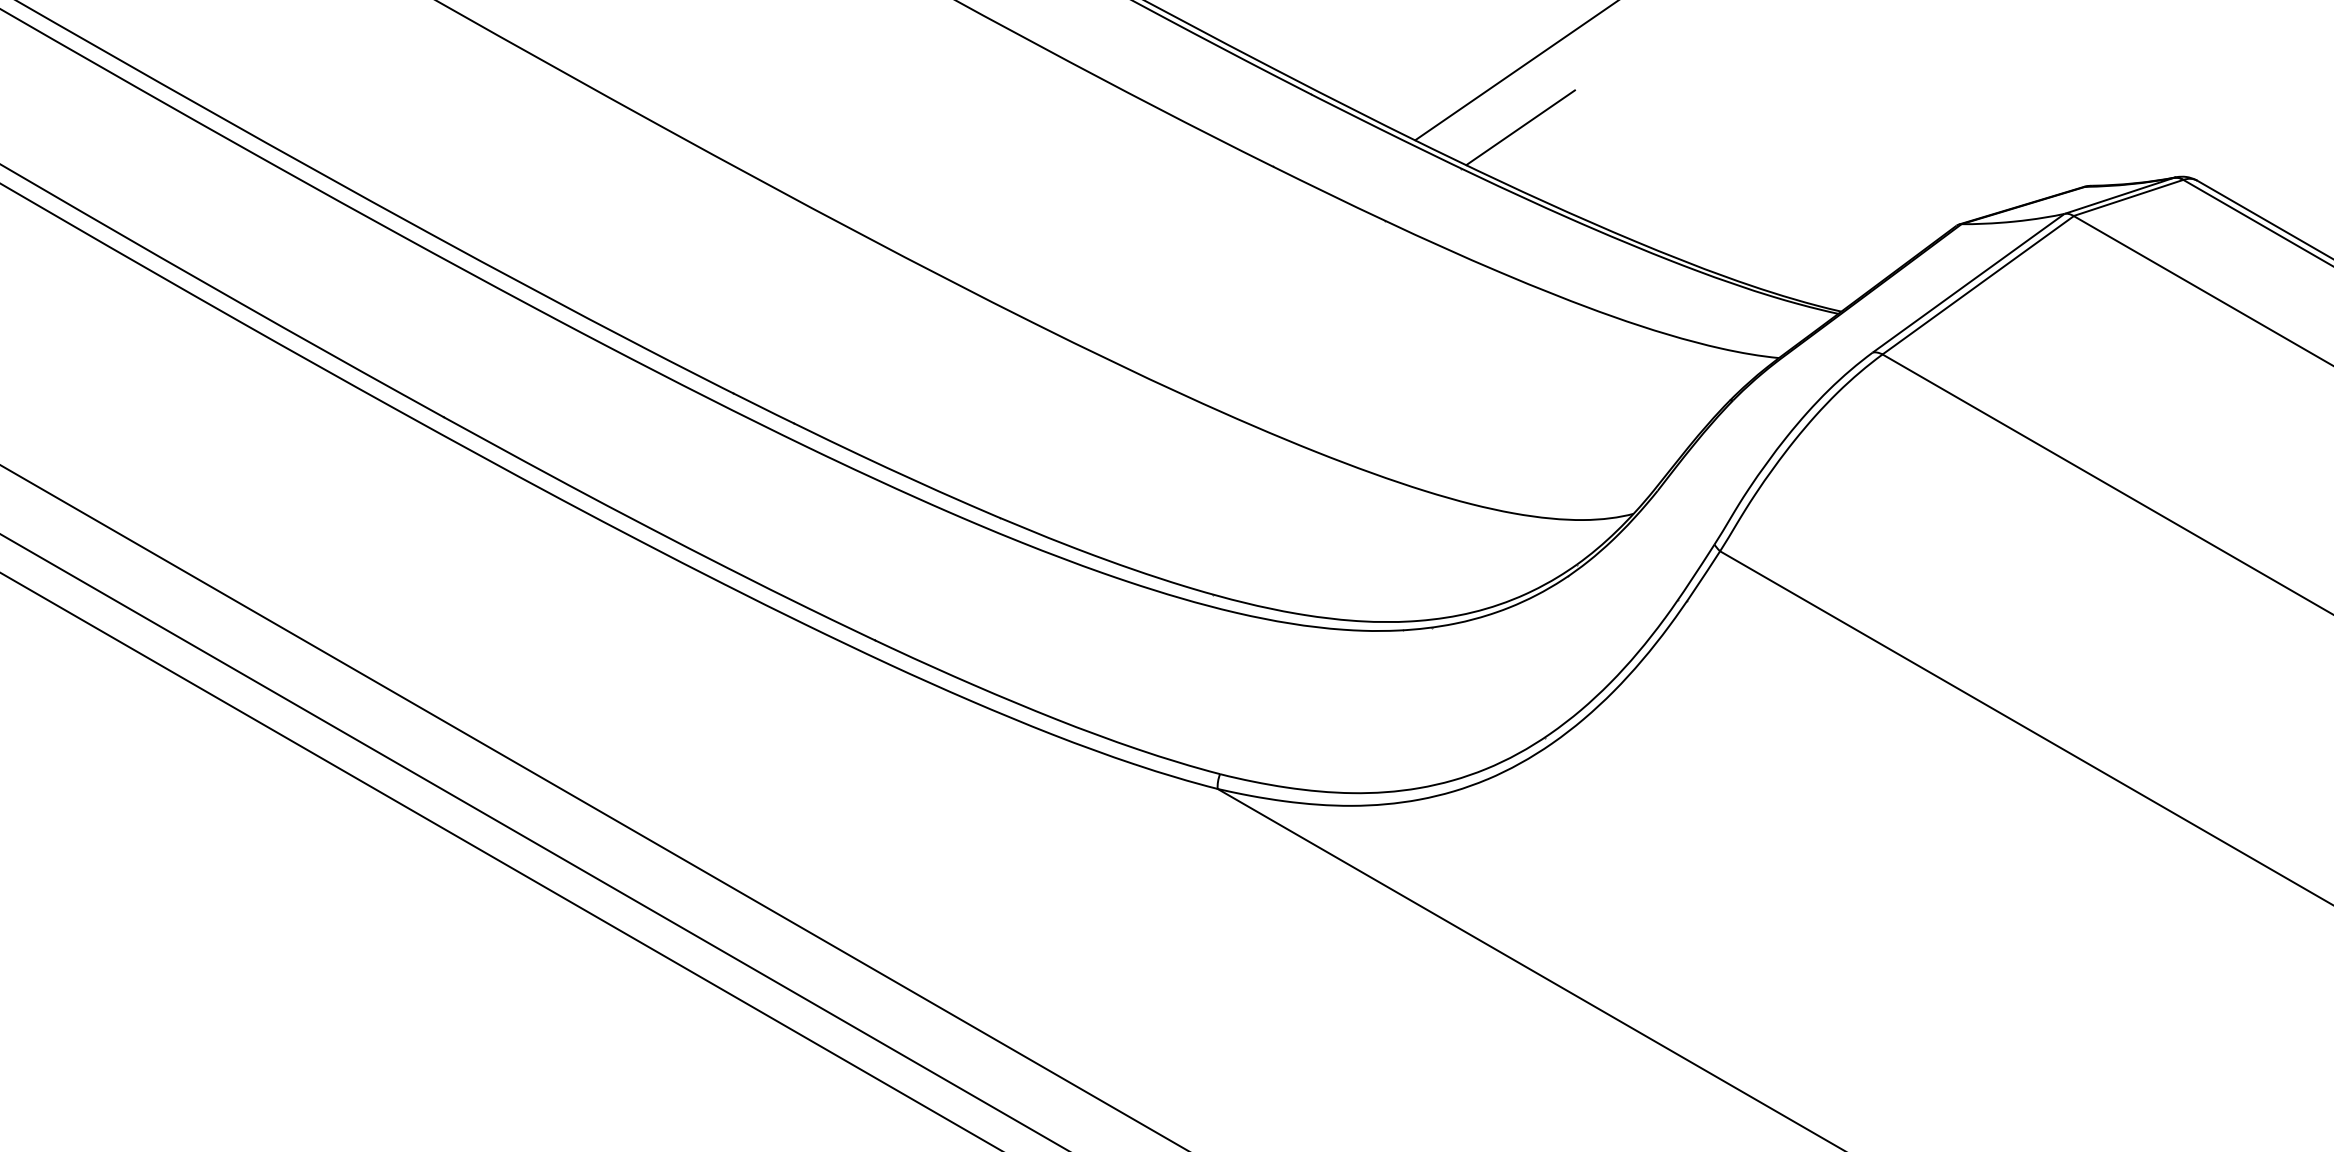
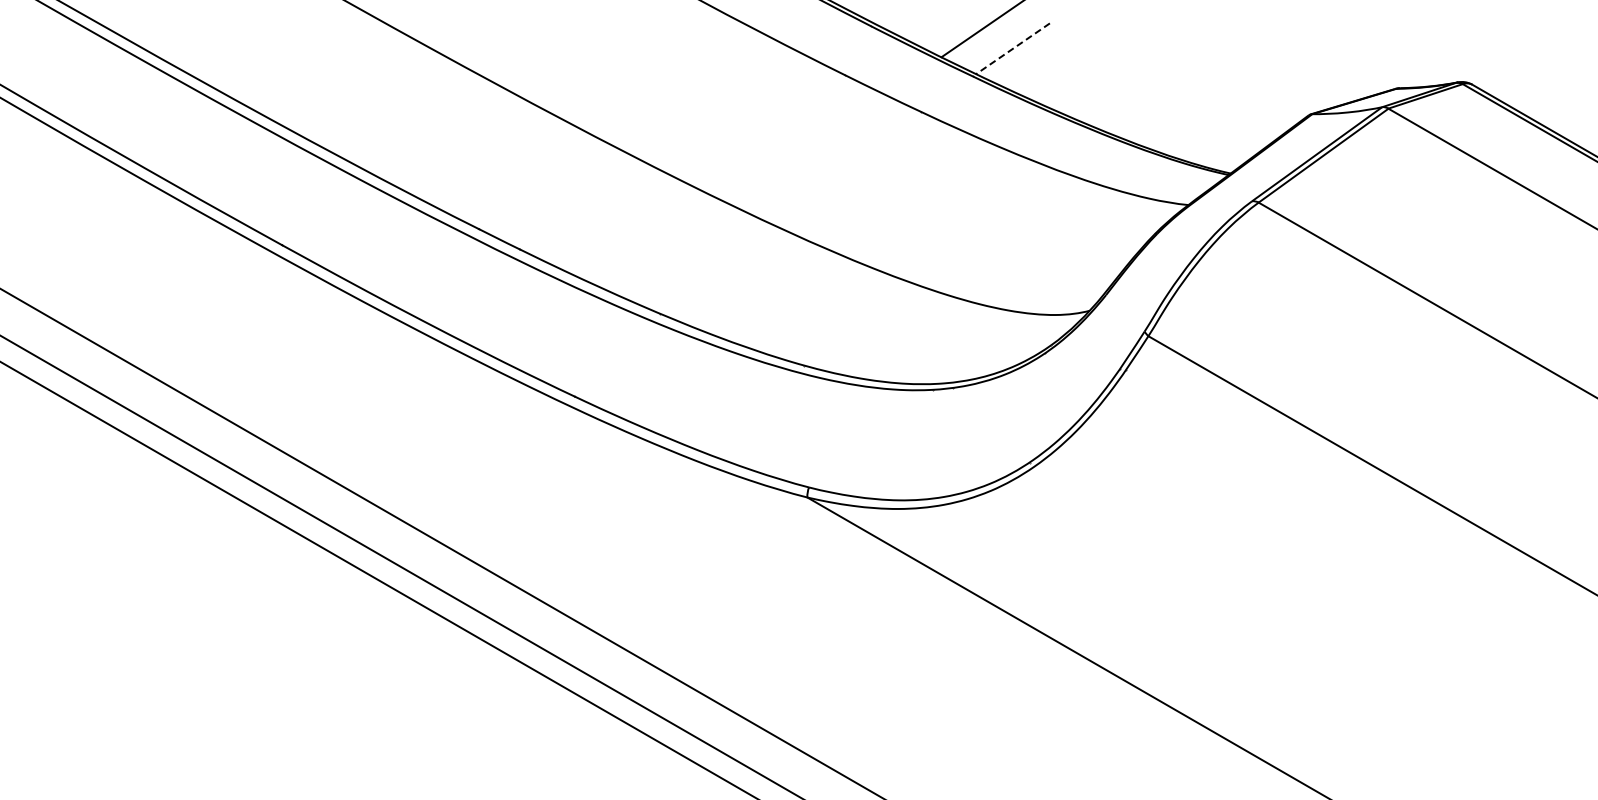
line: (1521, 127) -> (1013, 48), solid -> dashed

